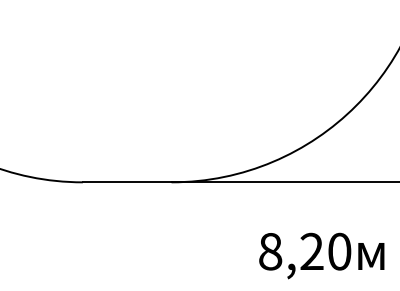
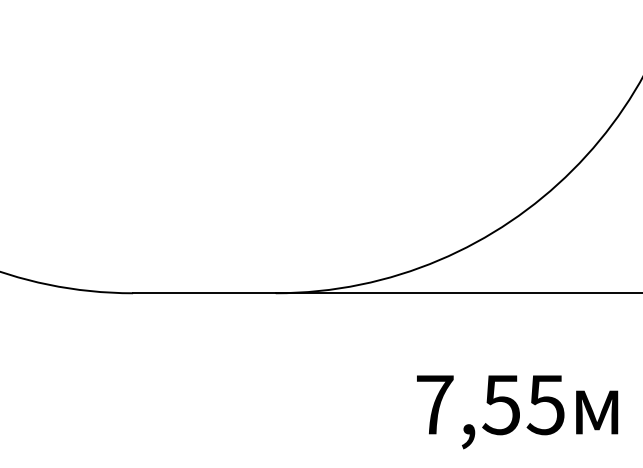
text: (305, 251) -> (491, 404), 8,20 -> 7,55

